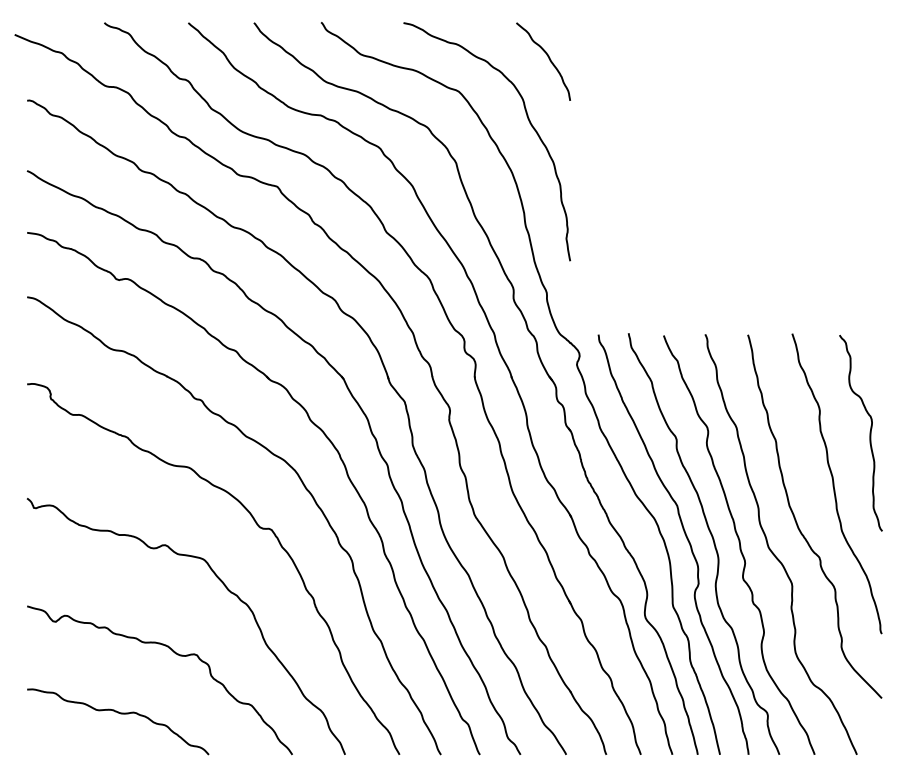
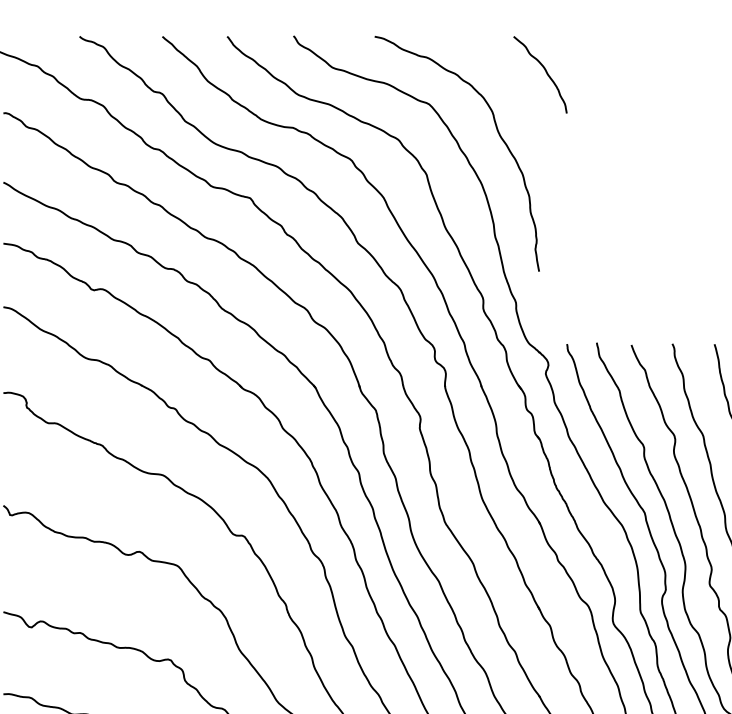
curve: (548, 58) -> (545, 71), moved

